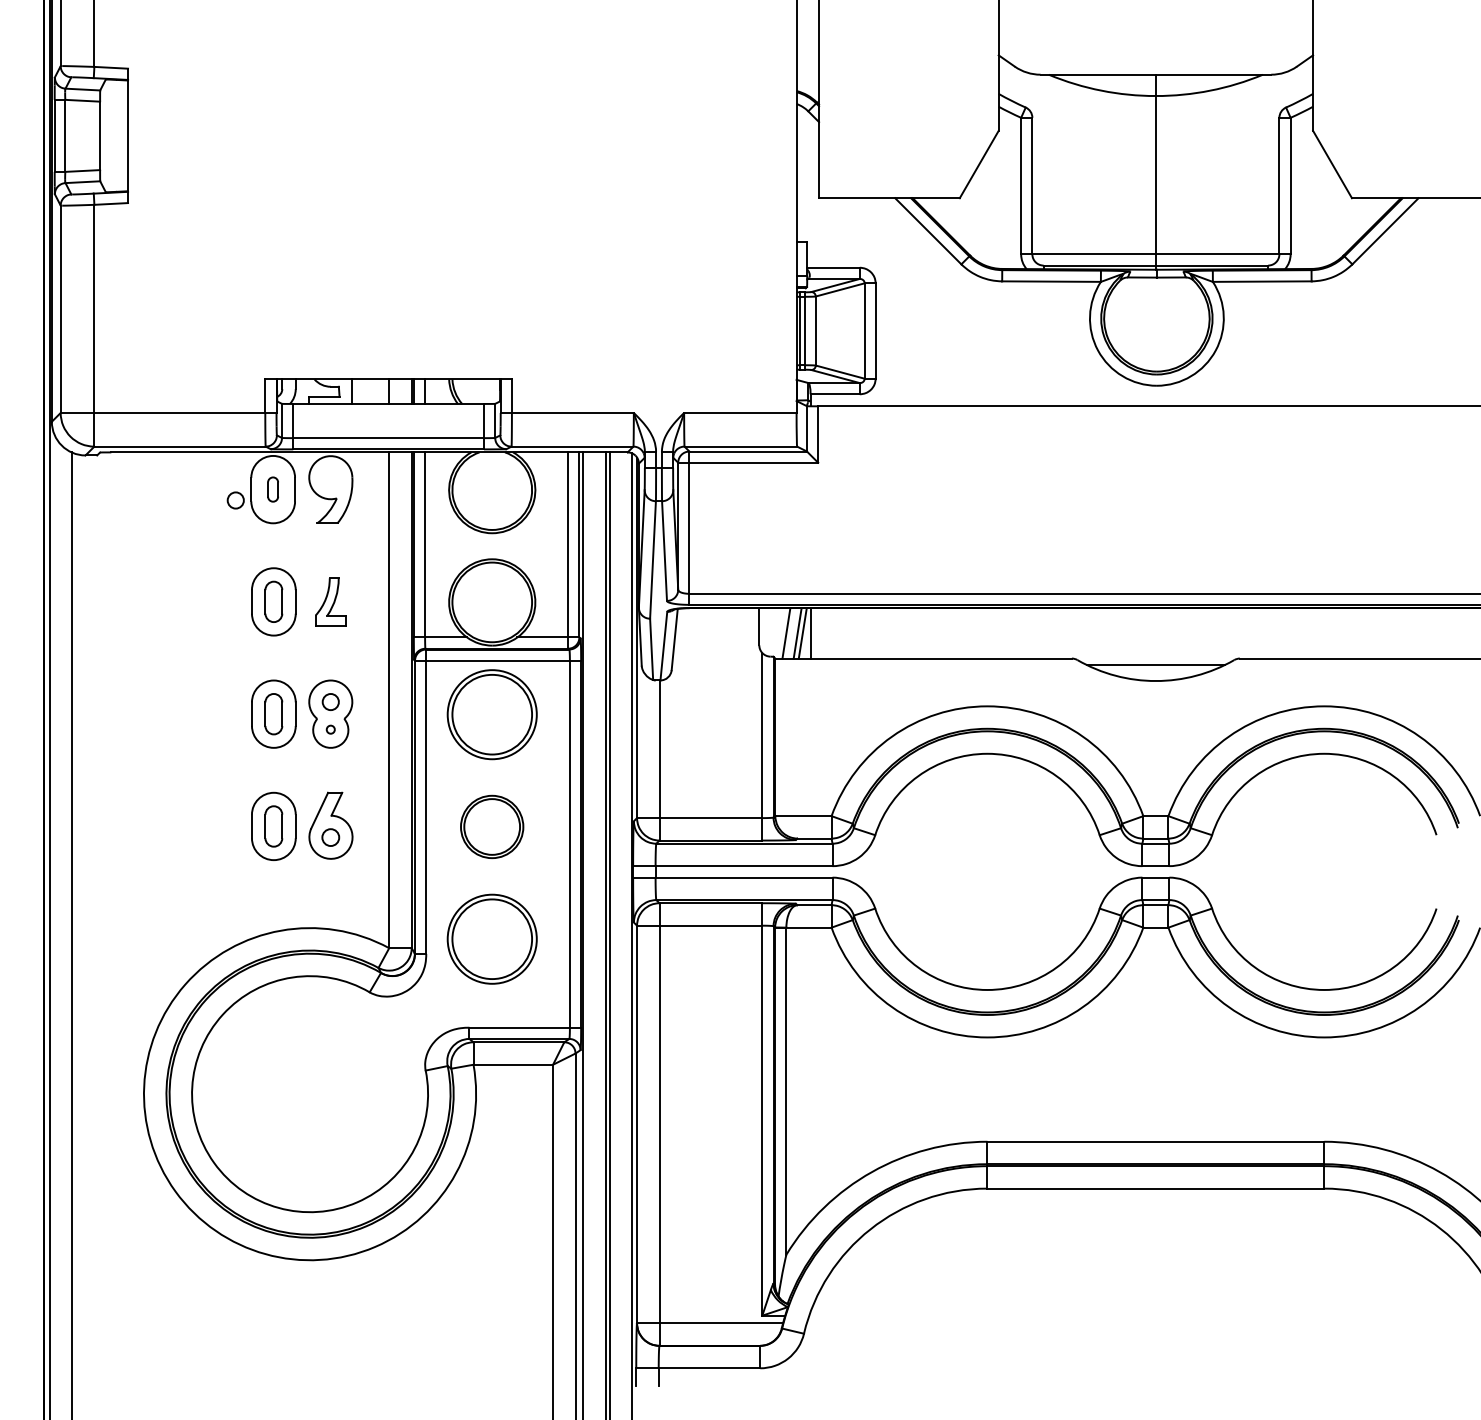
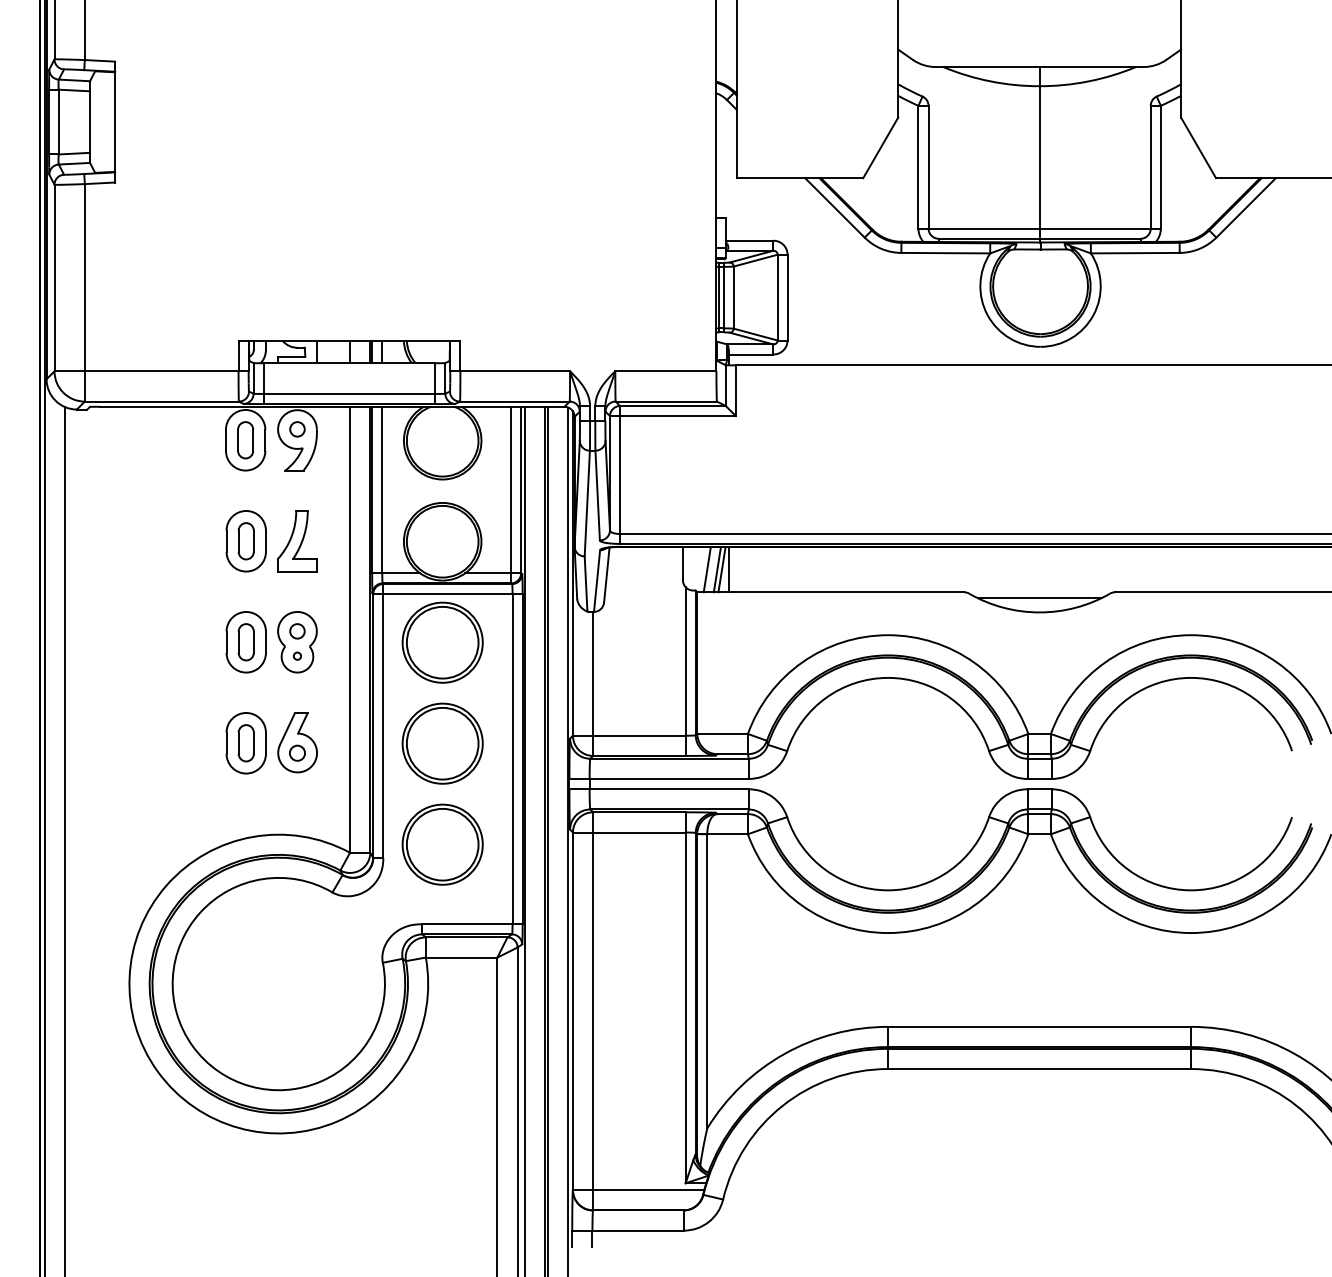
part: (272, 489) -> (245, 440), size x1.67
circle: (235, 500) -> (297, 429), moved
part: (330, 601) -> (297, 540), size x1.43
part: (491, 826) -> (442, 743), size x1.43

